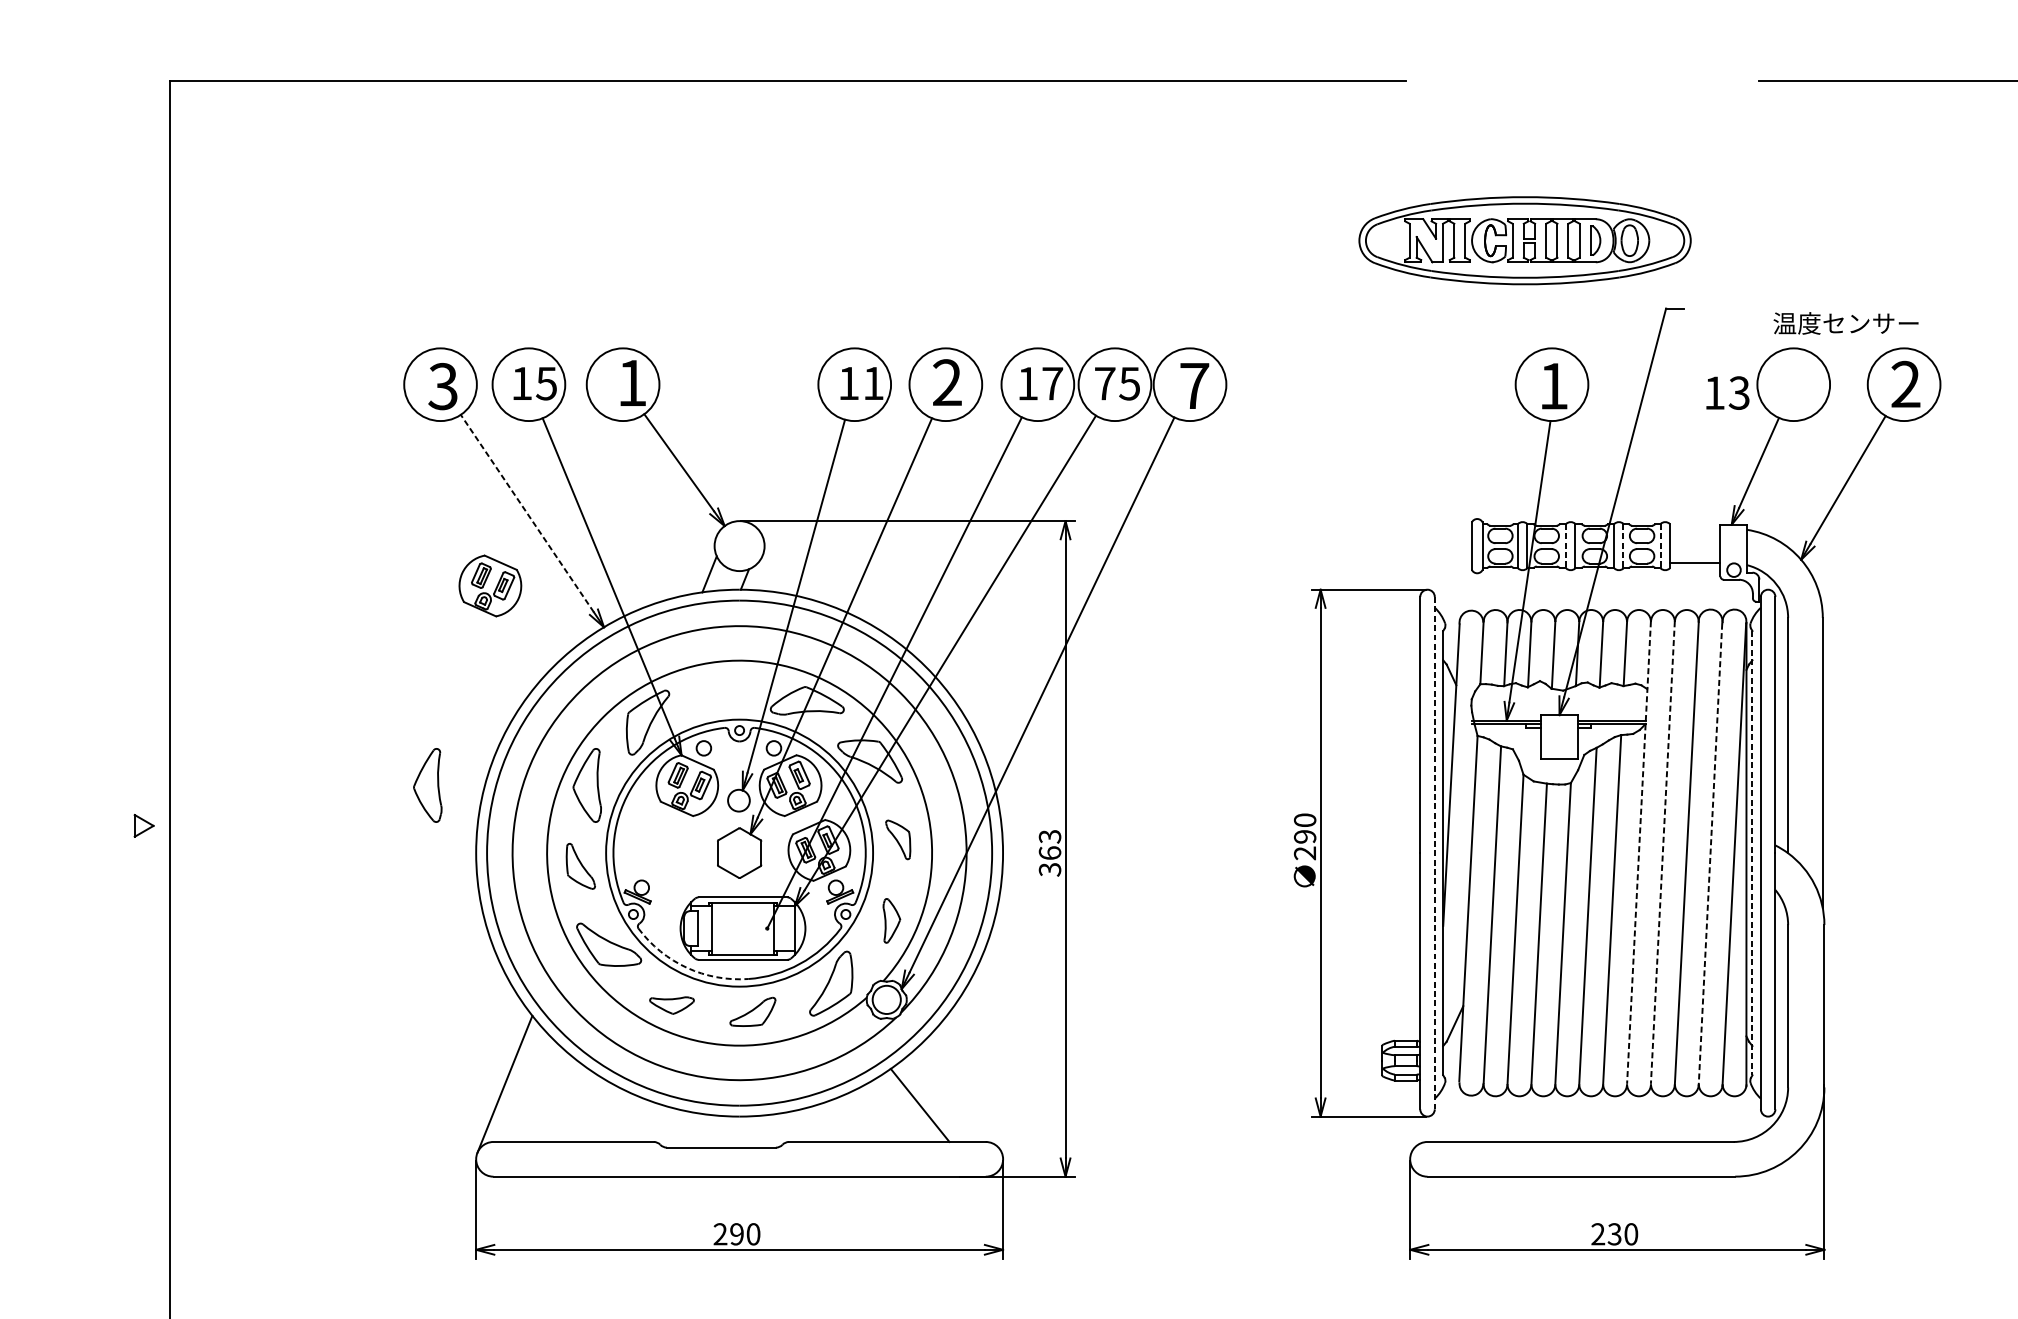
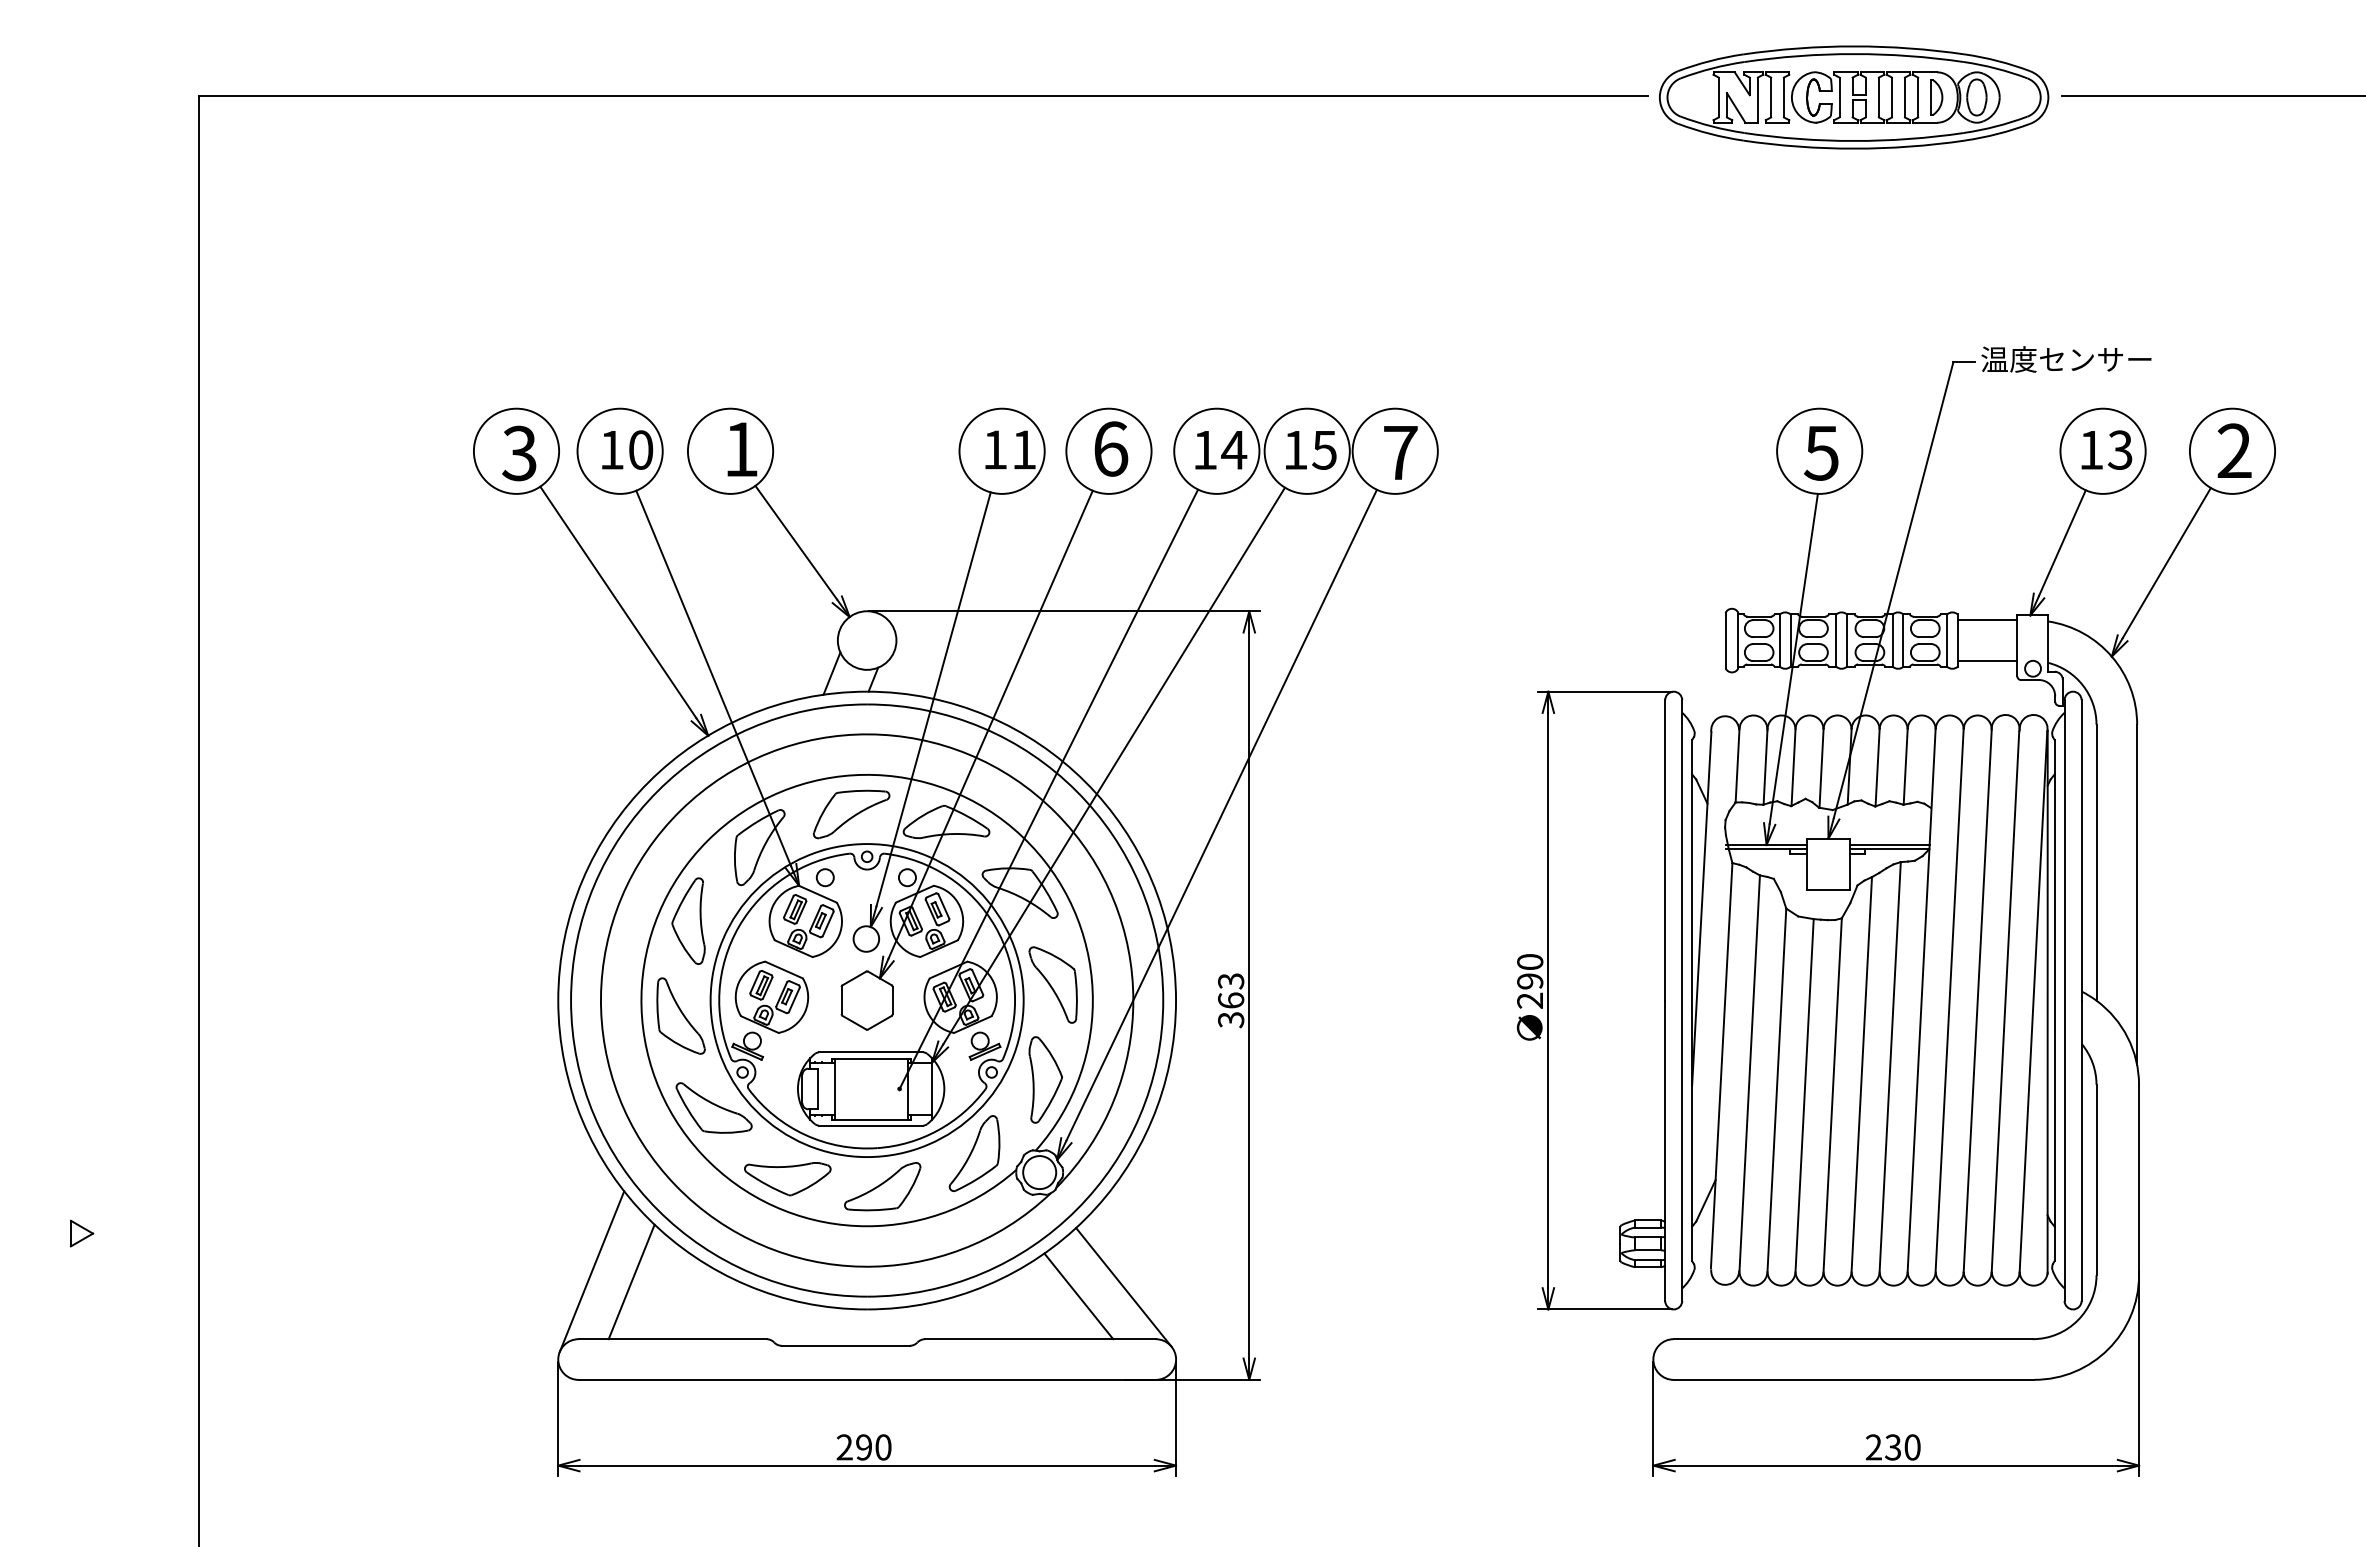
part: (1525, 240) -> (1854, 97), moved
text: (1846, 323) -> (2066, 359), moved
text: (948, 382) -> (1111, 448), 2 -> 6
text: (546, 383) -> (640, 449), 15 -> 10
text: (1052, 384) -> (1234, 450), 17 -> 14
text: (1104, 384) -> (1295, 450), 75 -> 15
text: (1553, 386) -> (1821, 453), 1 -> 5
text: (1727, 392) -> (2106, 449), moved
line: (527, 513) -> (618, 602), dashed -> solid
line: (1695, 529) -> (1987, 620), added
line: (1566, 546) -> (1836, 641), dashed -> solid
line: (1623, 546) -> (1903, 641), dashed -> solid
line: (1661, 546) -> (1947, 641), dashed -> solid
part: (490, 585) -> (771, 996), moved
part: (726, 694) -> (851, 814), added
part: (427, 784) -> (501, 920), removed
part: (144, 825) -> (82, 1233), moved
part: (897, 839) -> (1052, 984), size x1.67
line: (1435, 853) -> (1682, 1001), dashed -> solid
line: (1638, 853) -> (1921, 1000), dashed -> solid
line: (1662, 853) -> (1949, 1000), dashed -> solid
line: (1752, 853) -> (2054, 1001), dashed -> solid
line: (1710, 855) -> (2005, 1003), dashed -> solid
part: (580, 865) -> (680, 1015), size x1.43
part: (891, 920) -> (1045, 1079), size x1.67
arc: (687, 968) -> (805, 1135), dashed -> solid
part: (671, 1005) -> (787, 1179), size x1.67
part: (752, 1011) -> (882, 1186), size x1.43
line: (538, 1092) -> (631, 1281), added
line: (958, 1097) -> (1123, 1287), added

